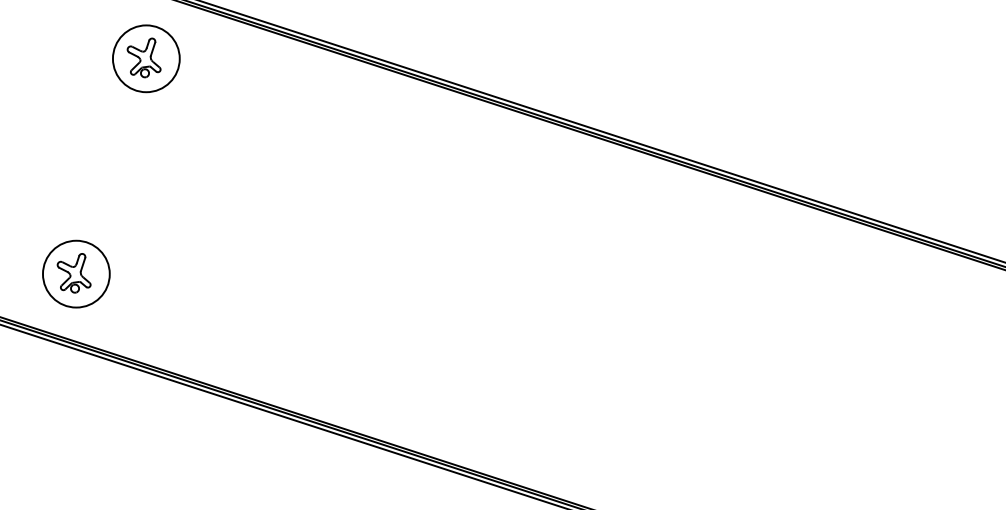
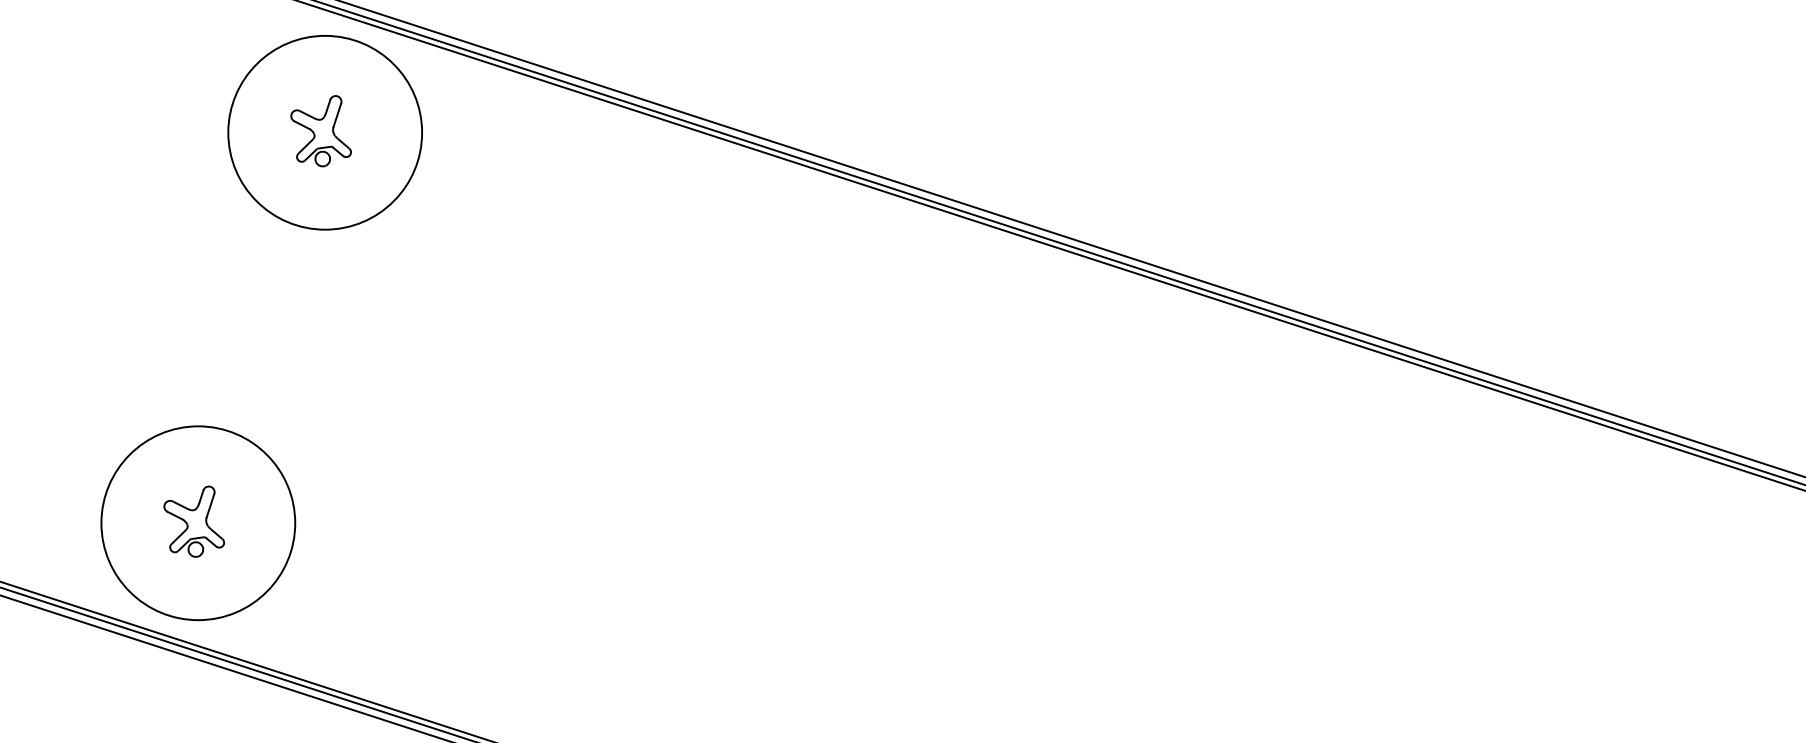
circle: (145, 58) -> (323, 132), size x1.6
circle: (76, 273) -> (198, 522), size x1.6

